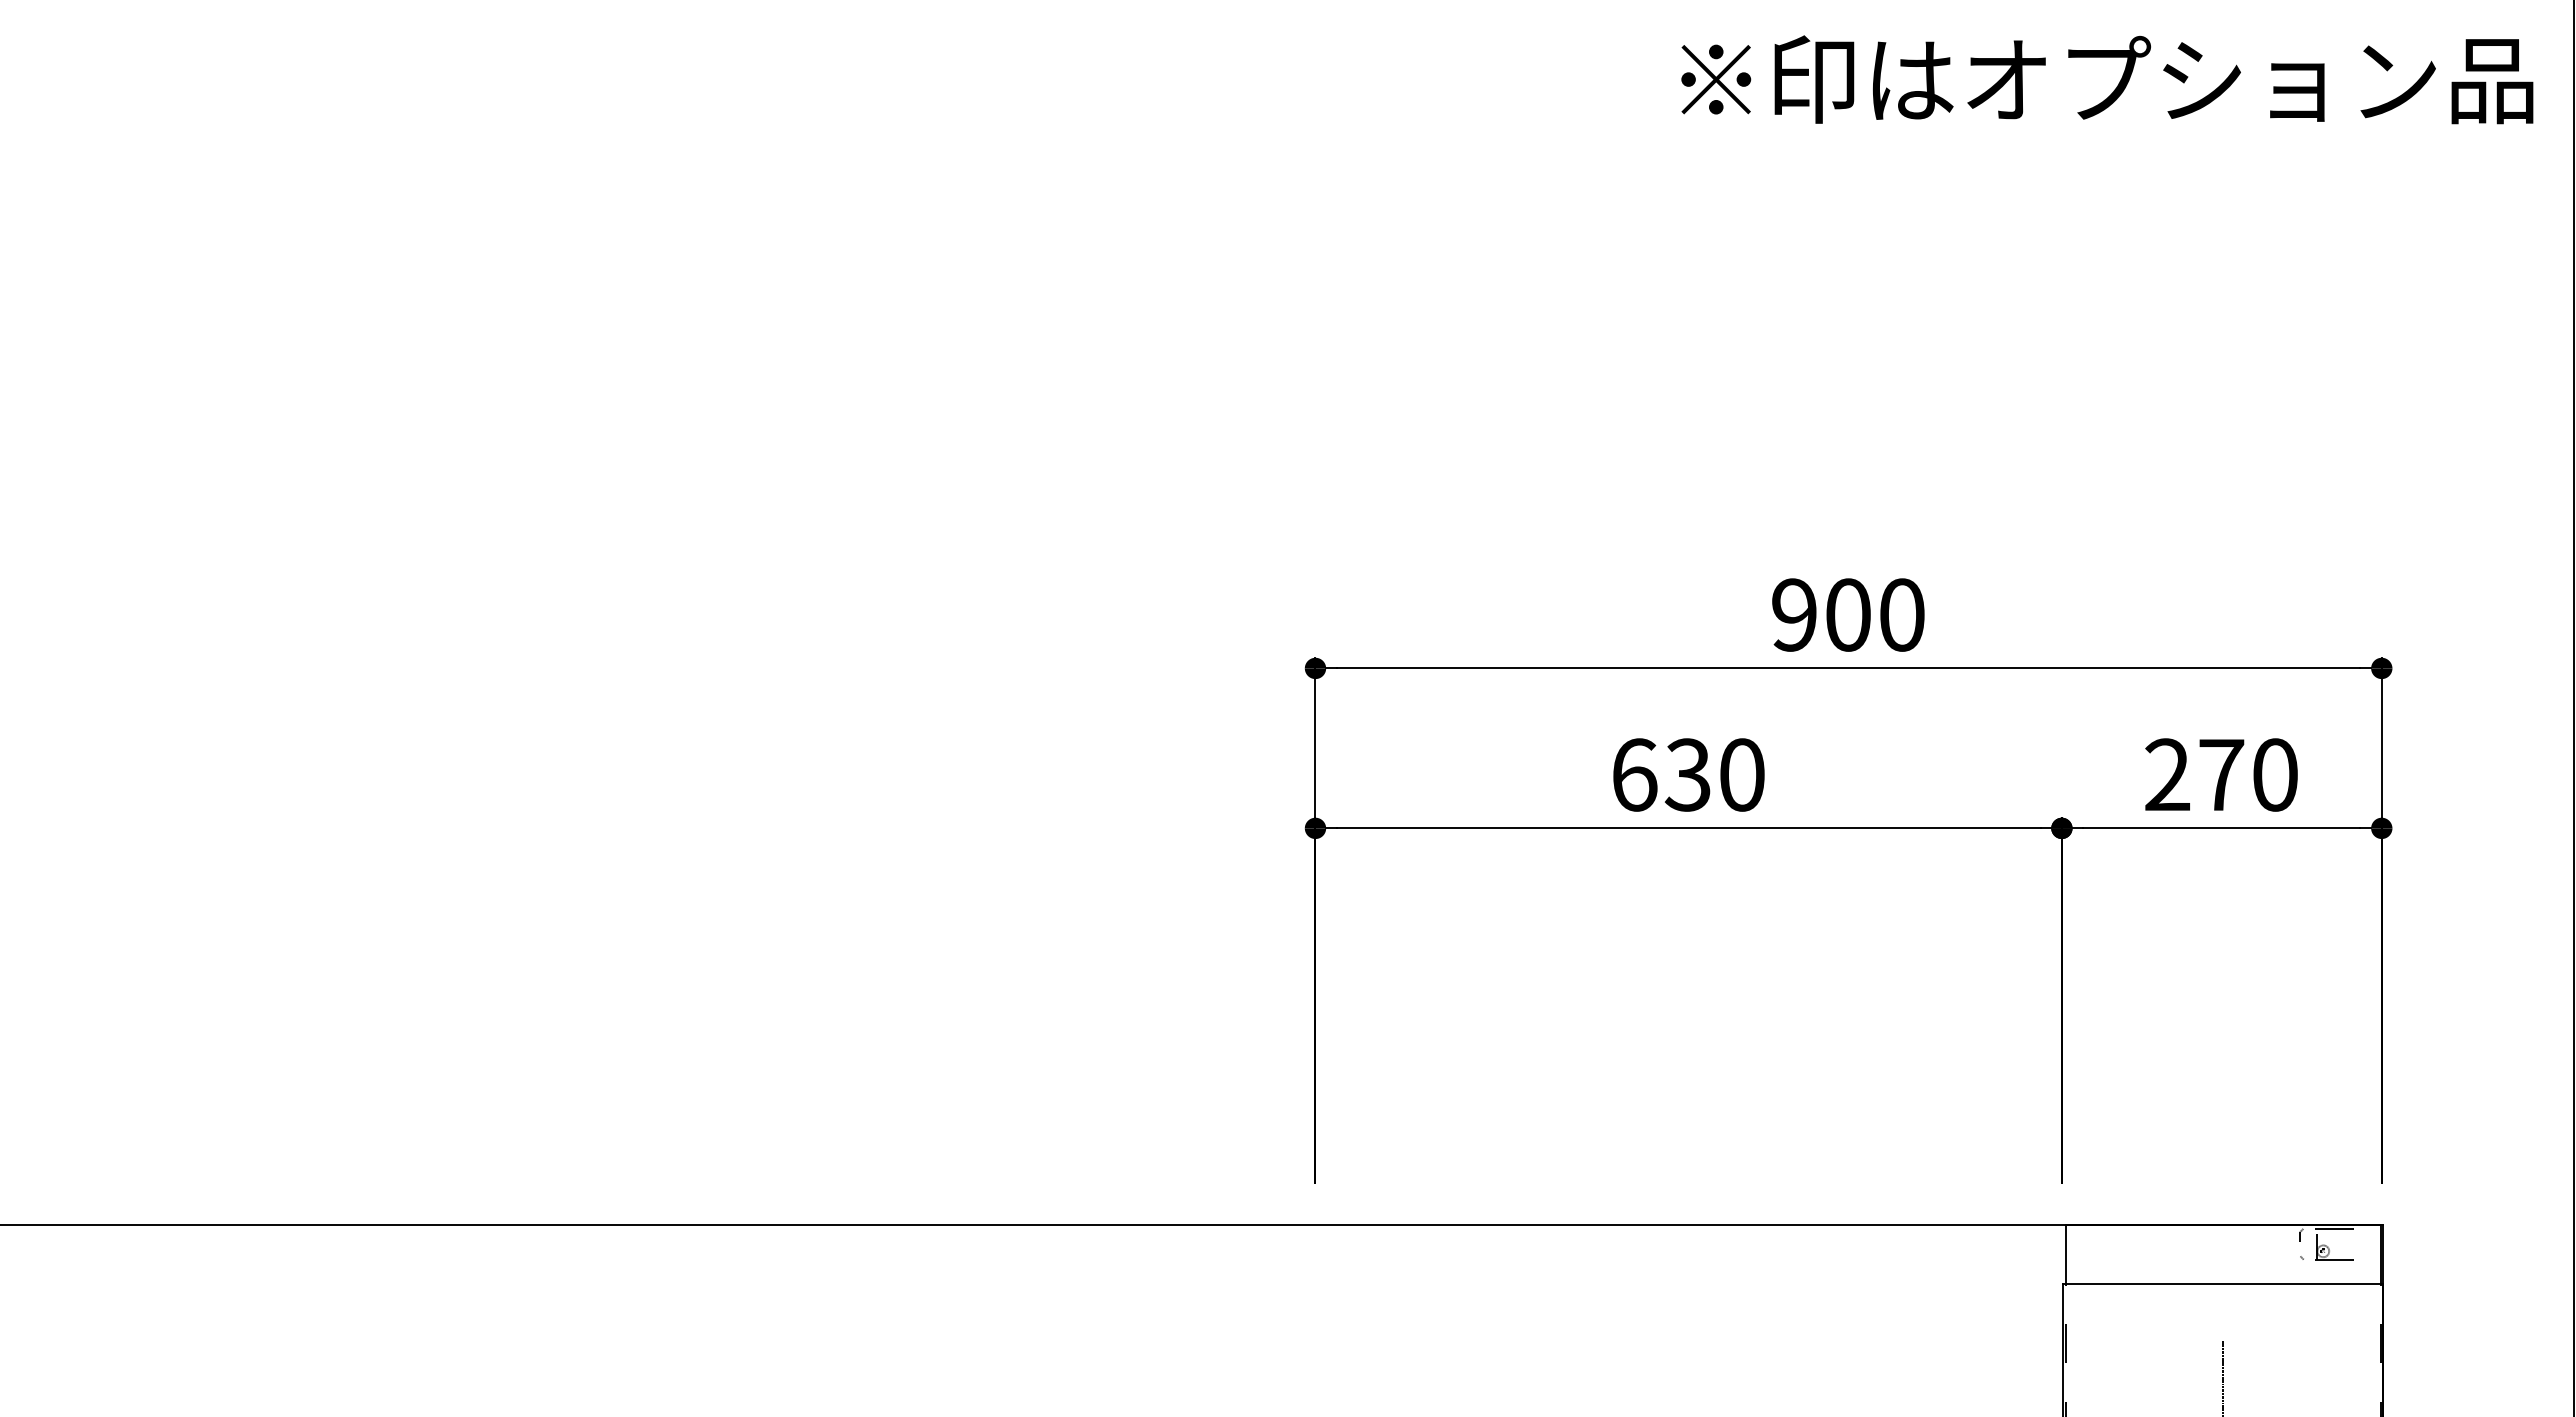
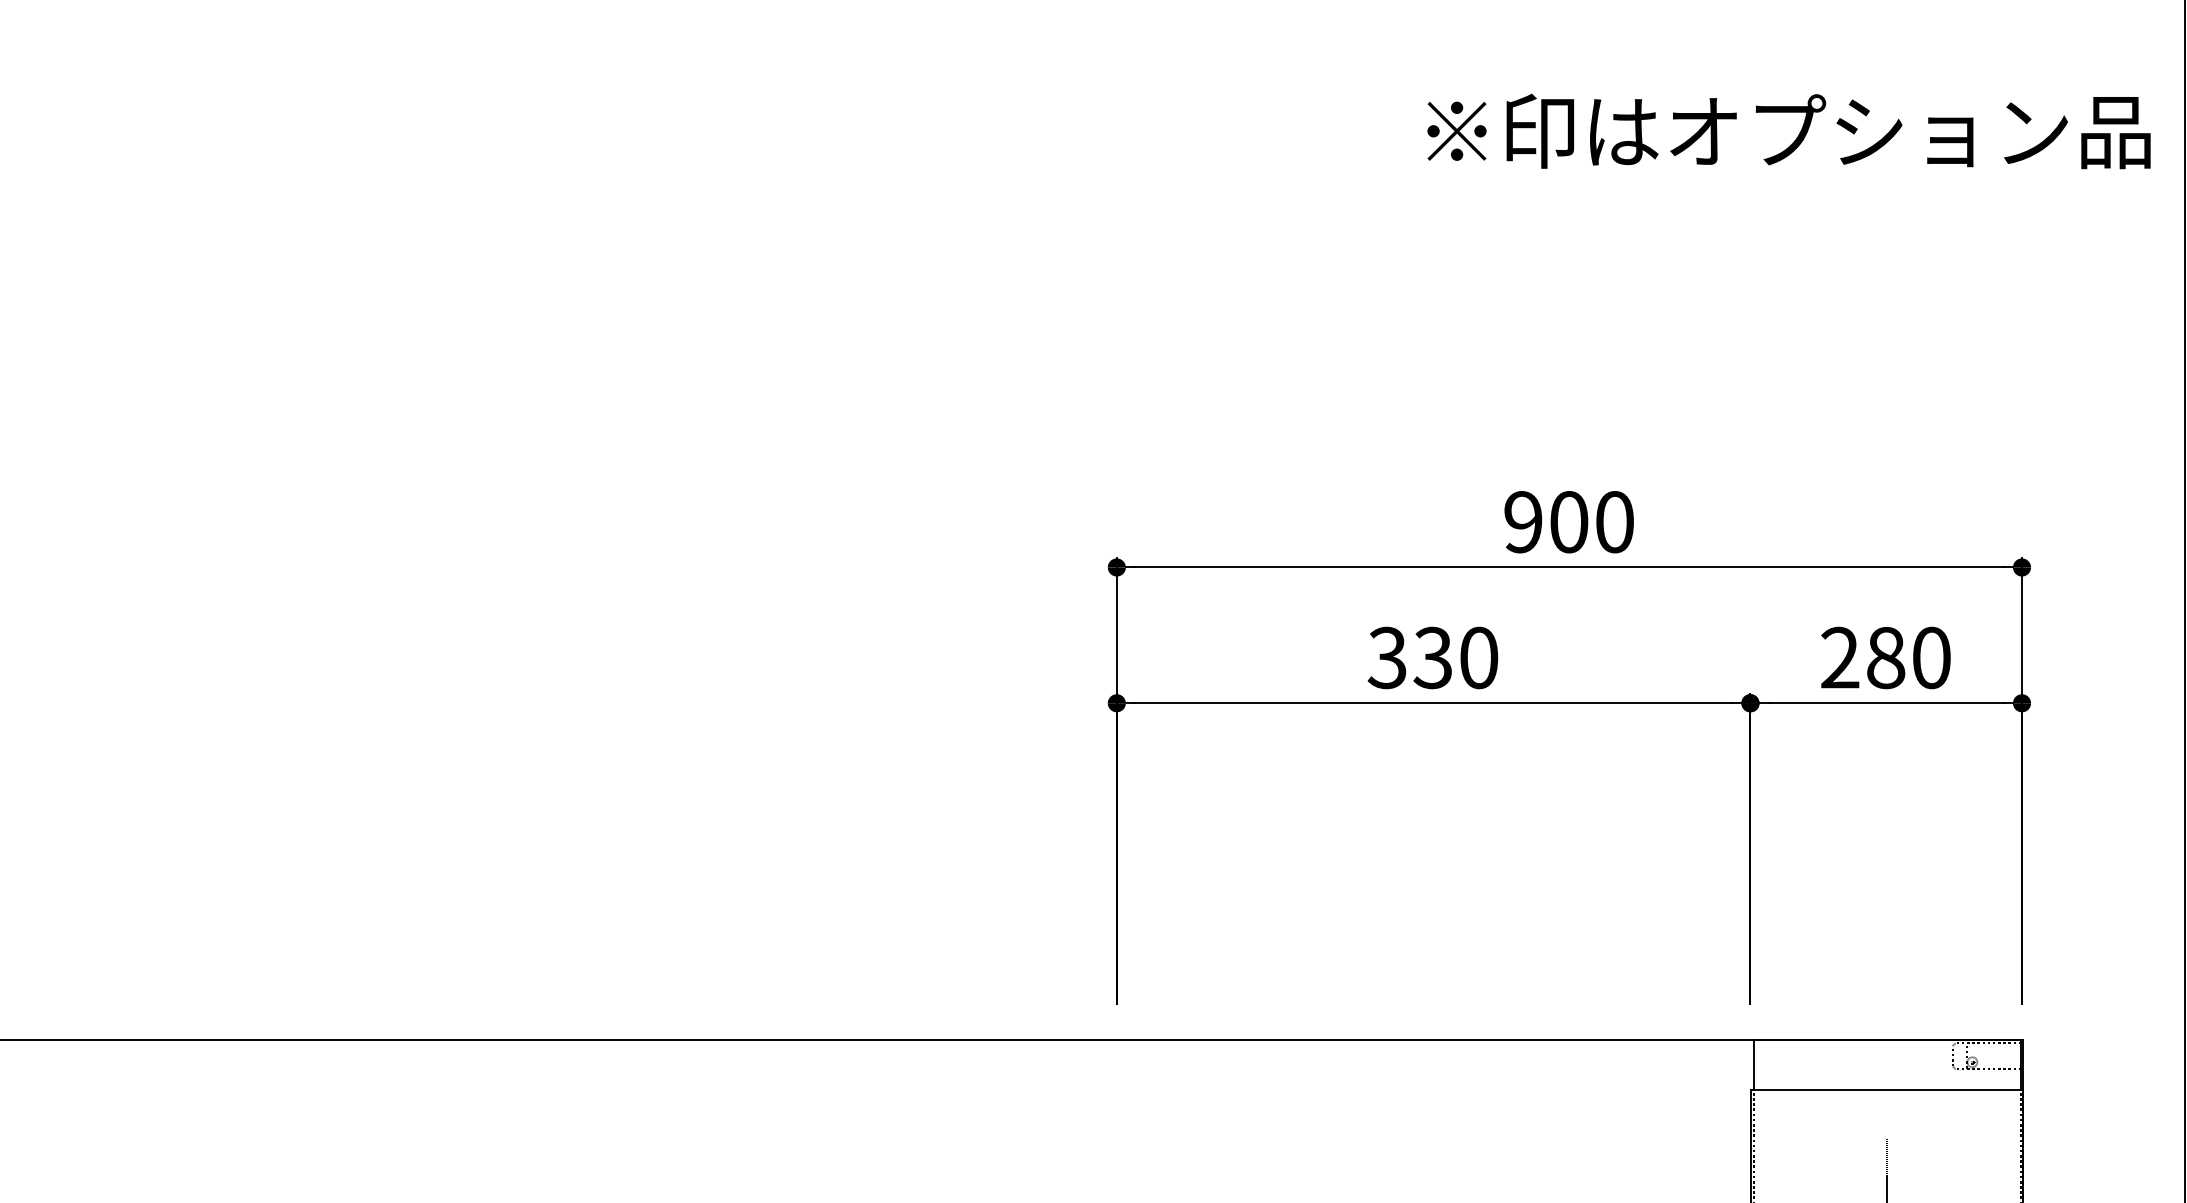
text: (2107, 79) -> (1789, 131), moved
text: (1634, 774) -> (1387, 657), 630 -> 330
text: (2221, 774) -> (1885, 657), 270 -> 280

